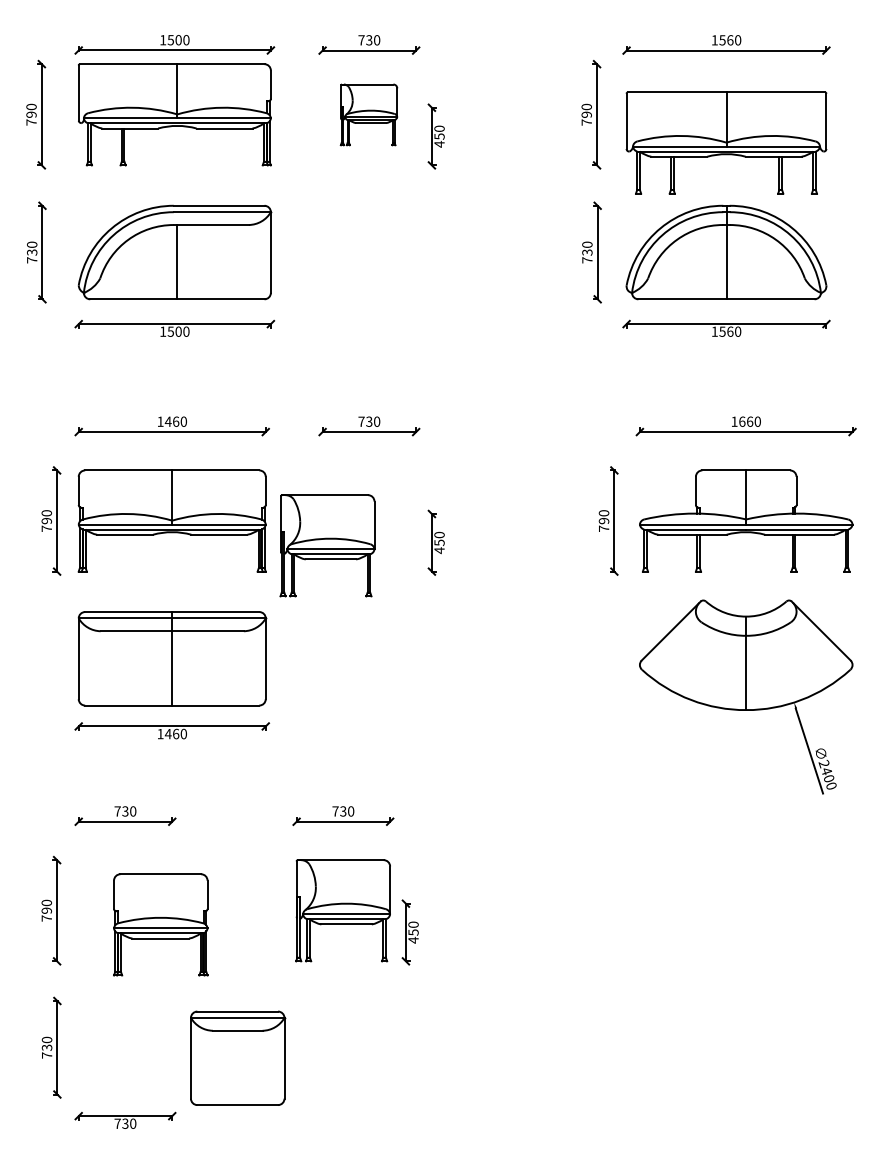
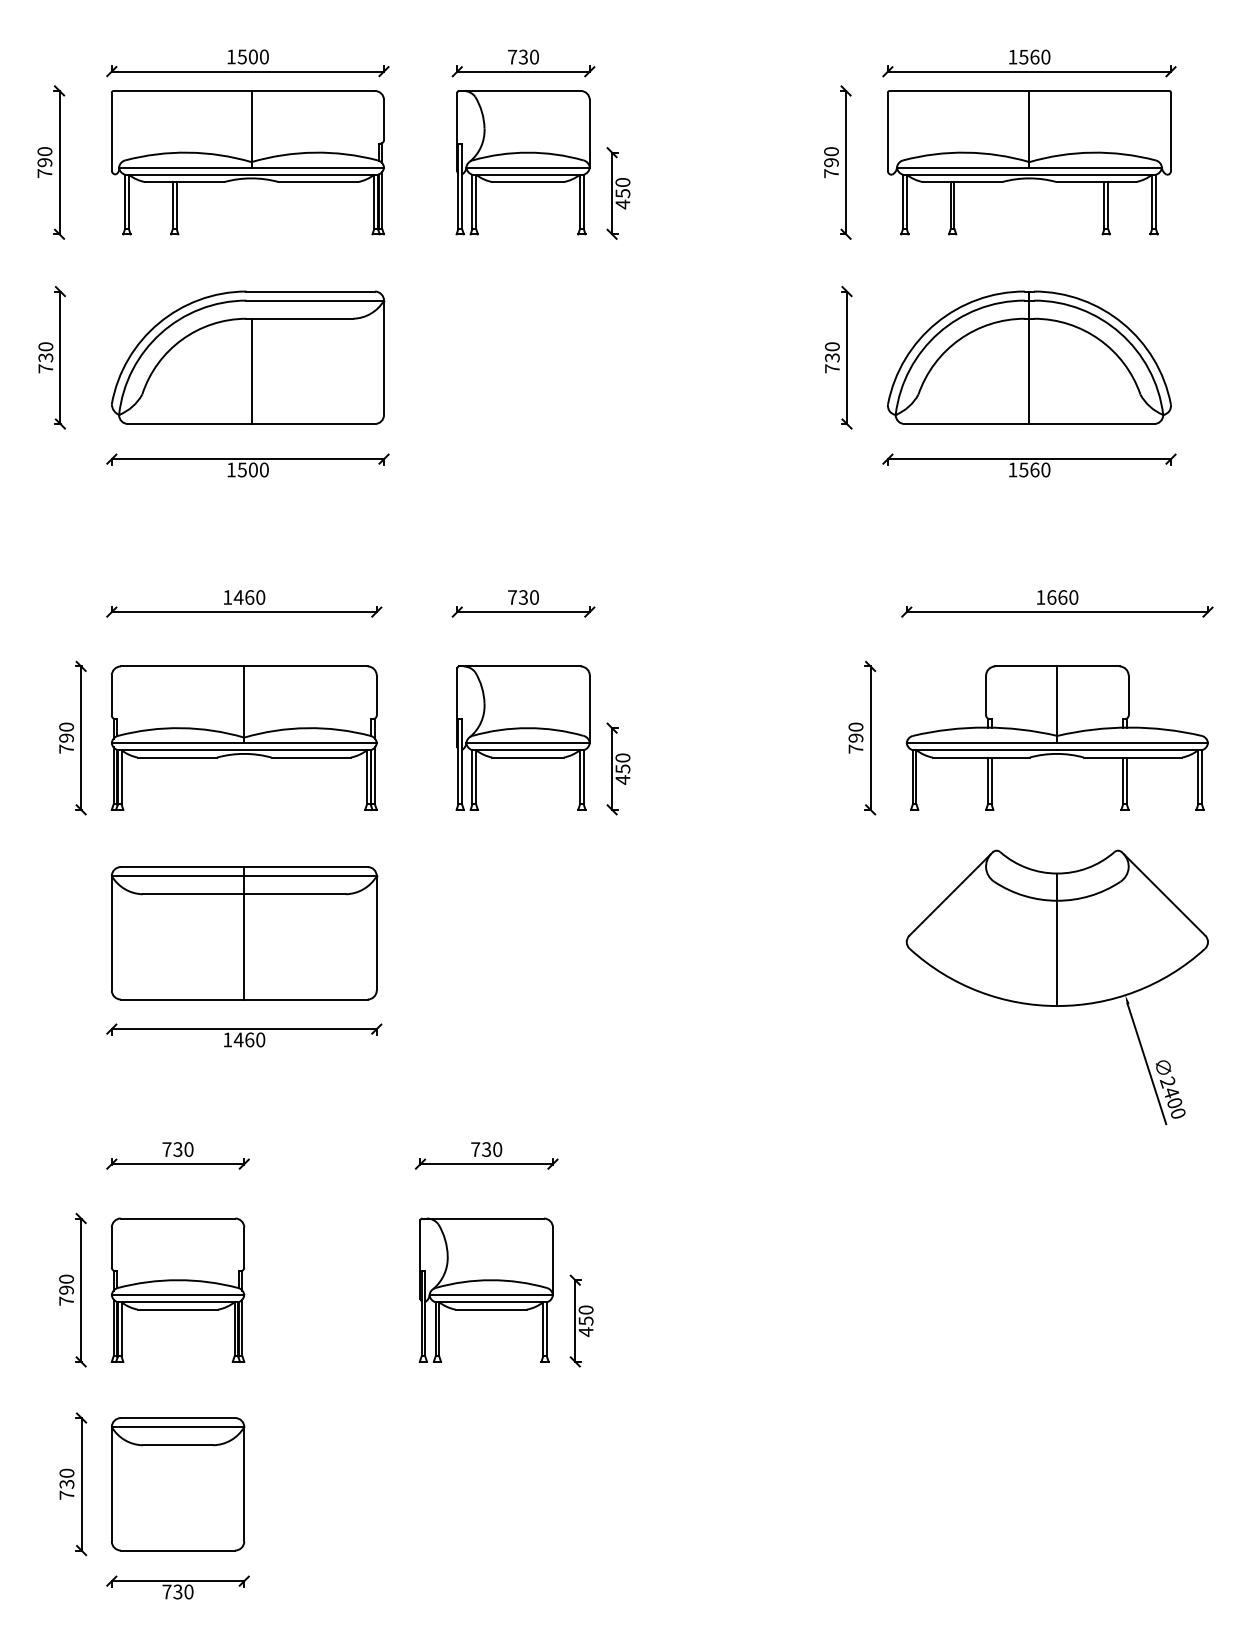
part: (368, 114) -> (522, 162), size x1.67
part: (726, 142) -> (1029, 162), moved
part: (326, 545) -> (522, 737), moved
part: (160, 924) -> (177, 1289), moved
part: (238, 1058) -> (178, 1484), moved

